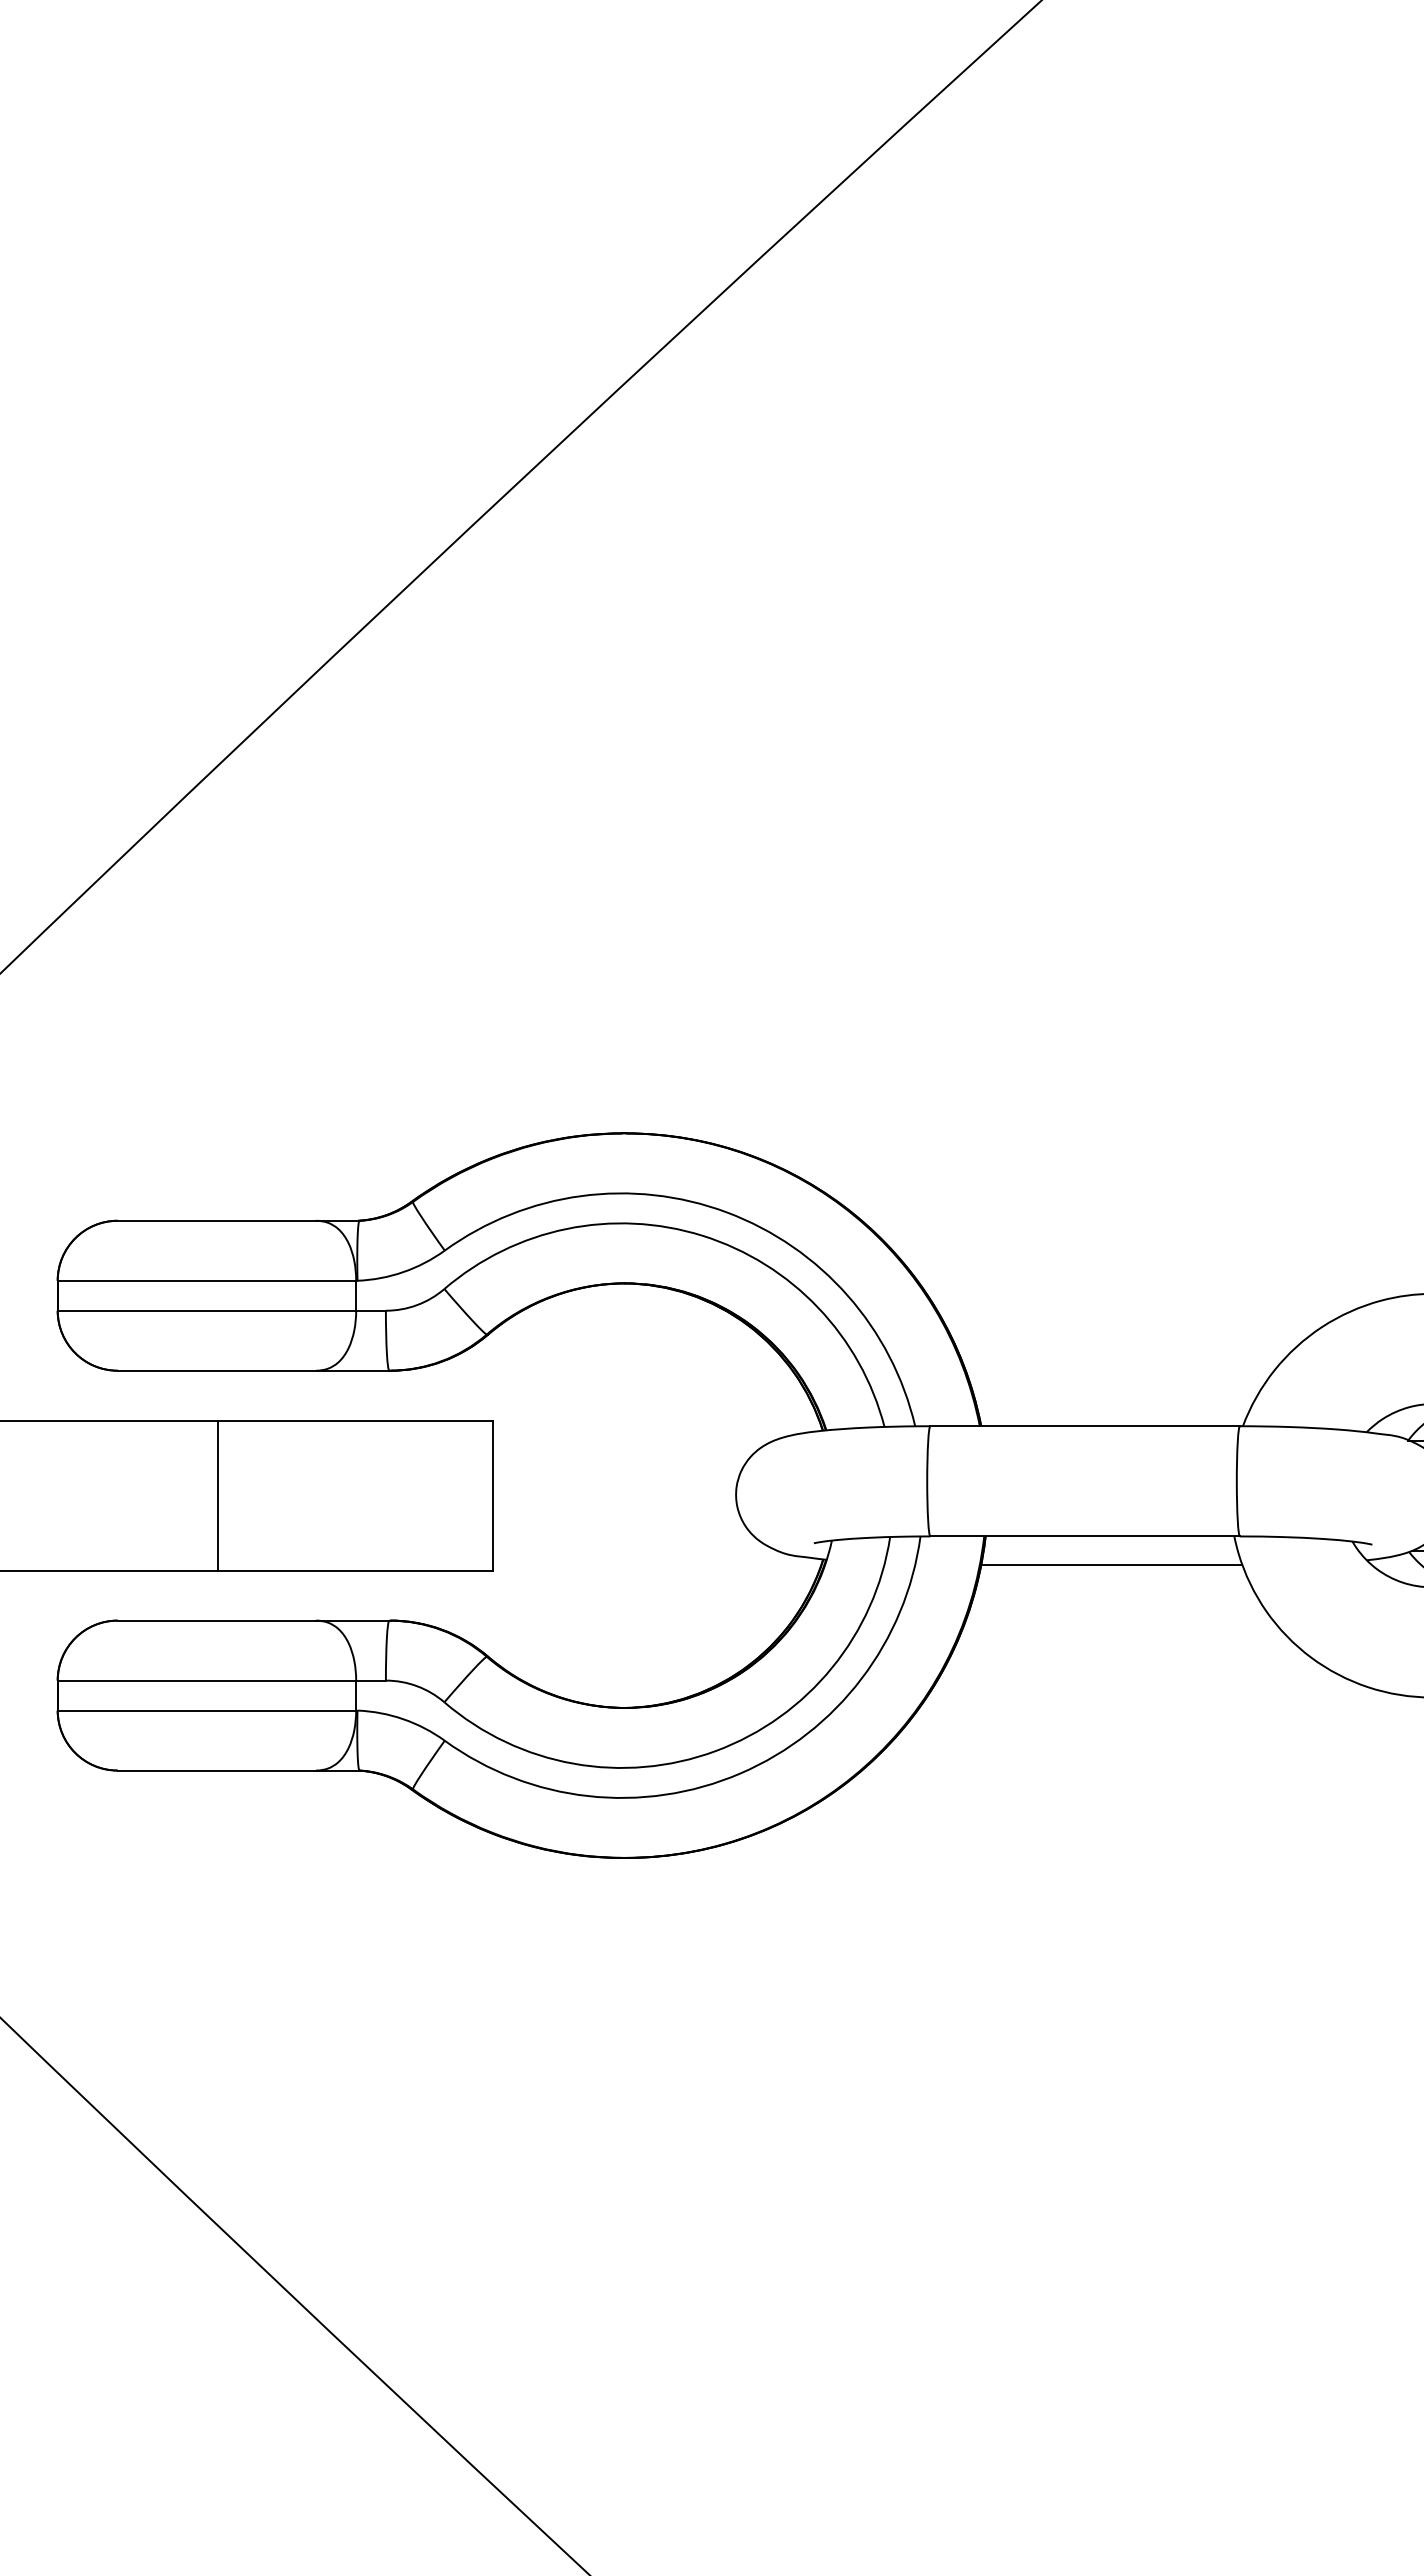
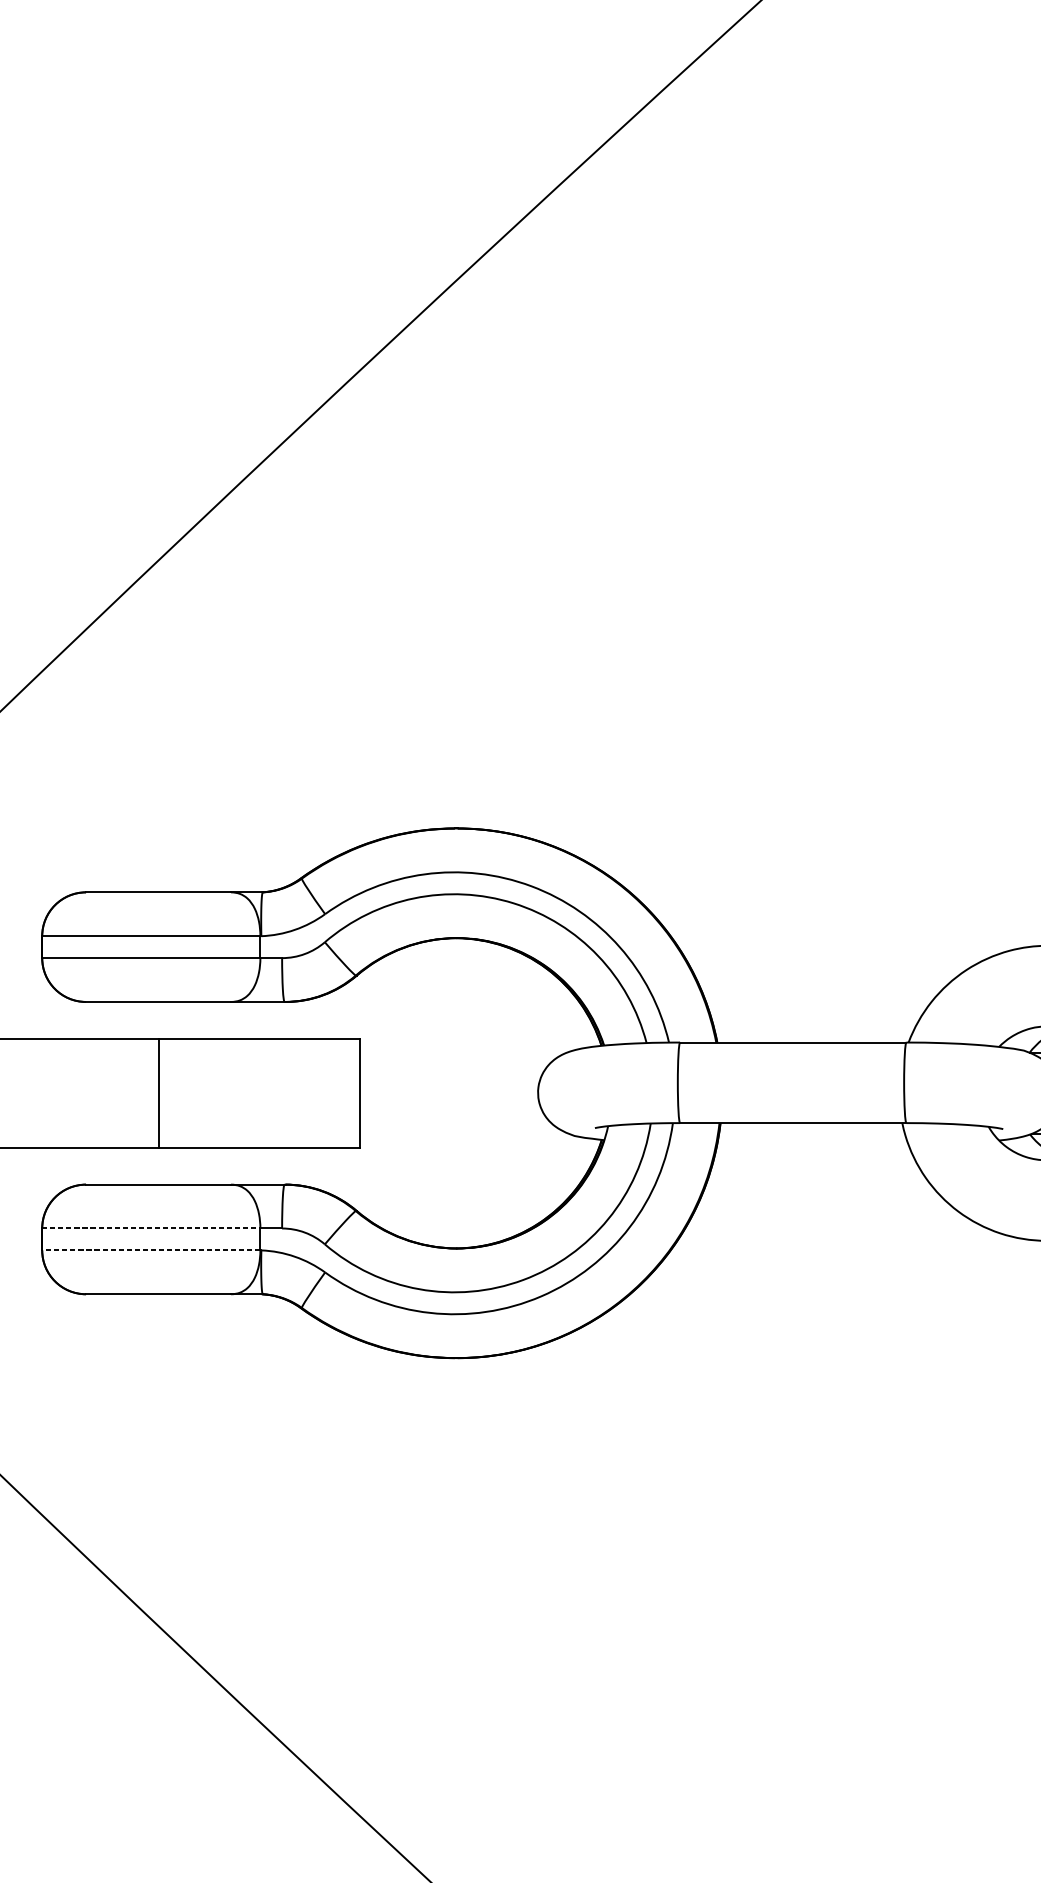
line: (1111, 1565) -> (812, 1144), removed
line: (207, 1680) -> (151, 1228), solid -> dashed
line: (206, 1710) -> (150, 1250), solid -> dashed

